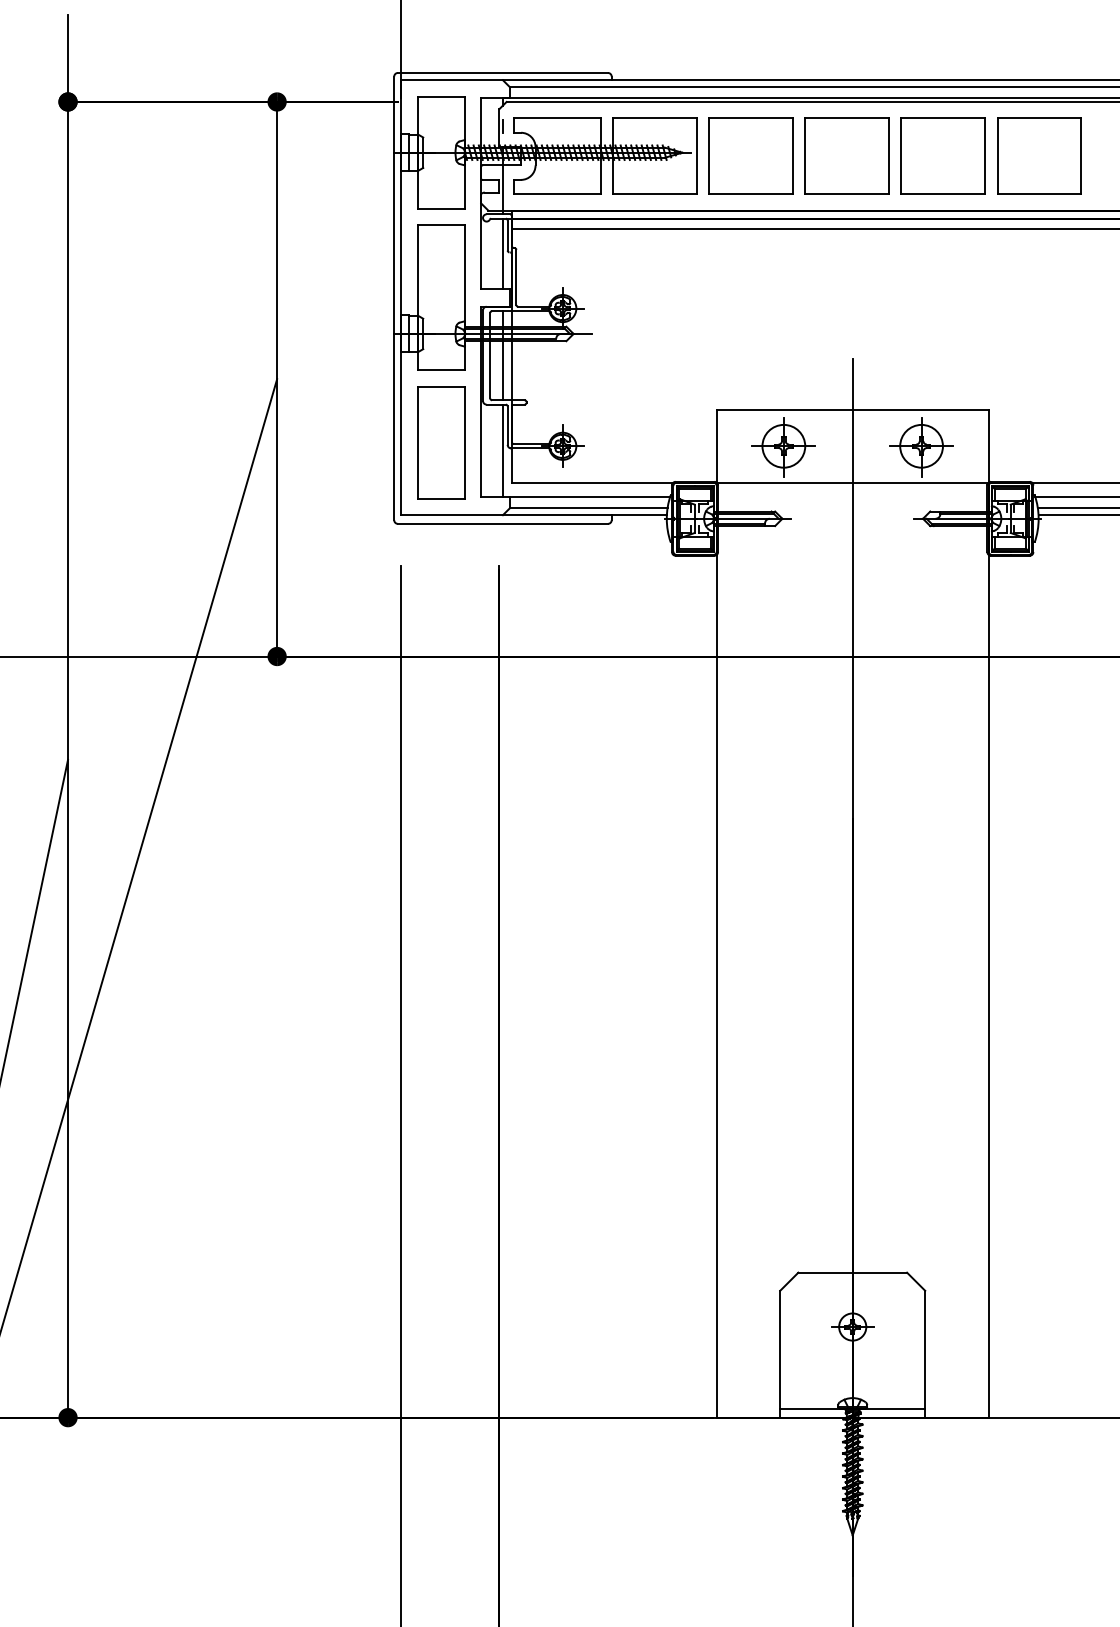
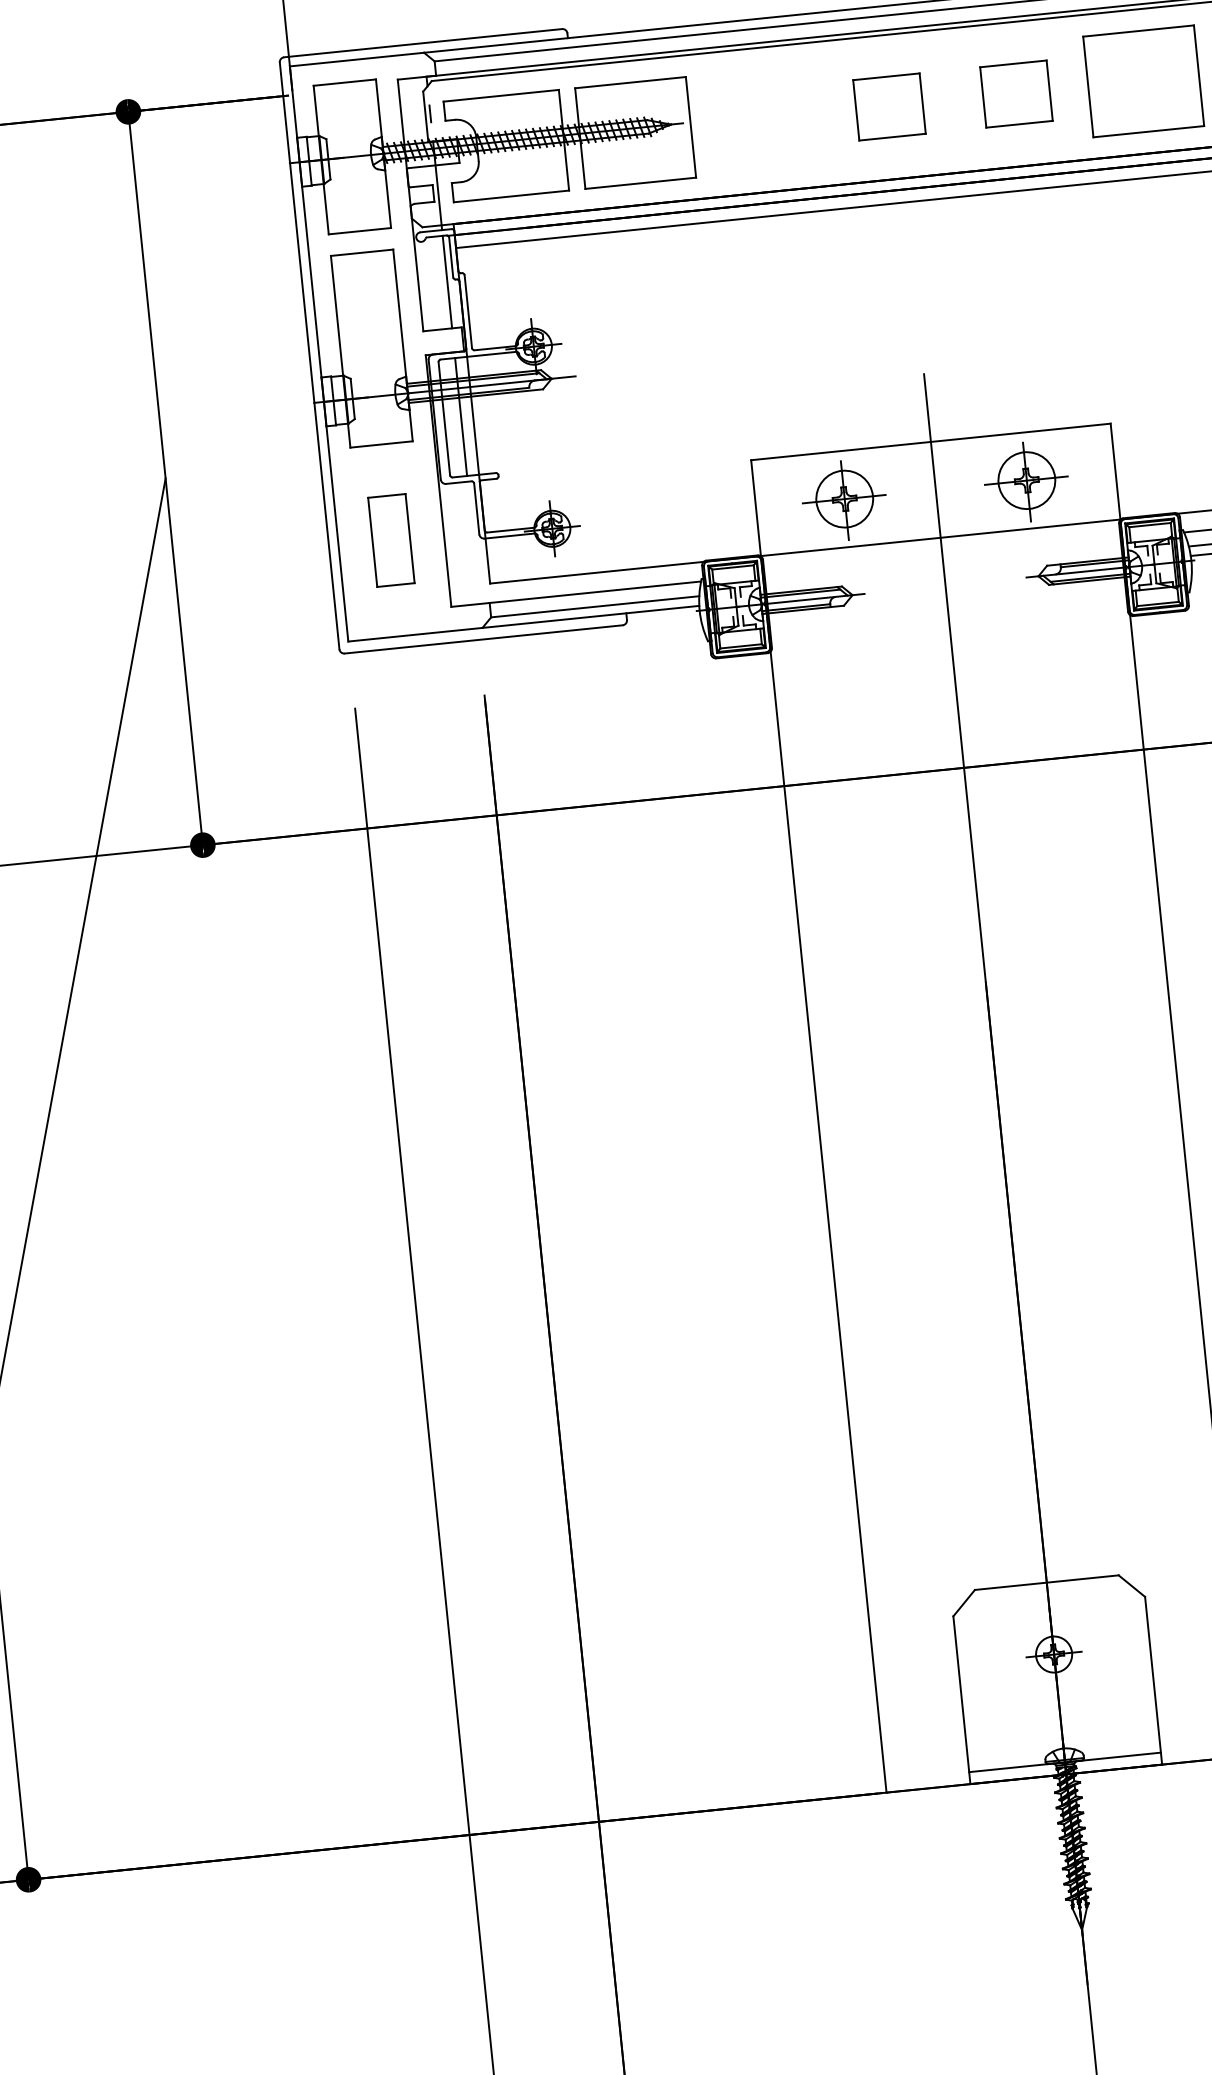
part: (750, 155) -> (761, 119), removed
part: (846, 155) -> (888, 106), size x0.6
part: (942, 155) -> (1015, 93), size x0.6
part: (441, 442) -> (391, 540), size x0.6
line: (502, 450) -> (473, 542), removed

